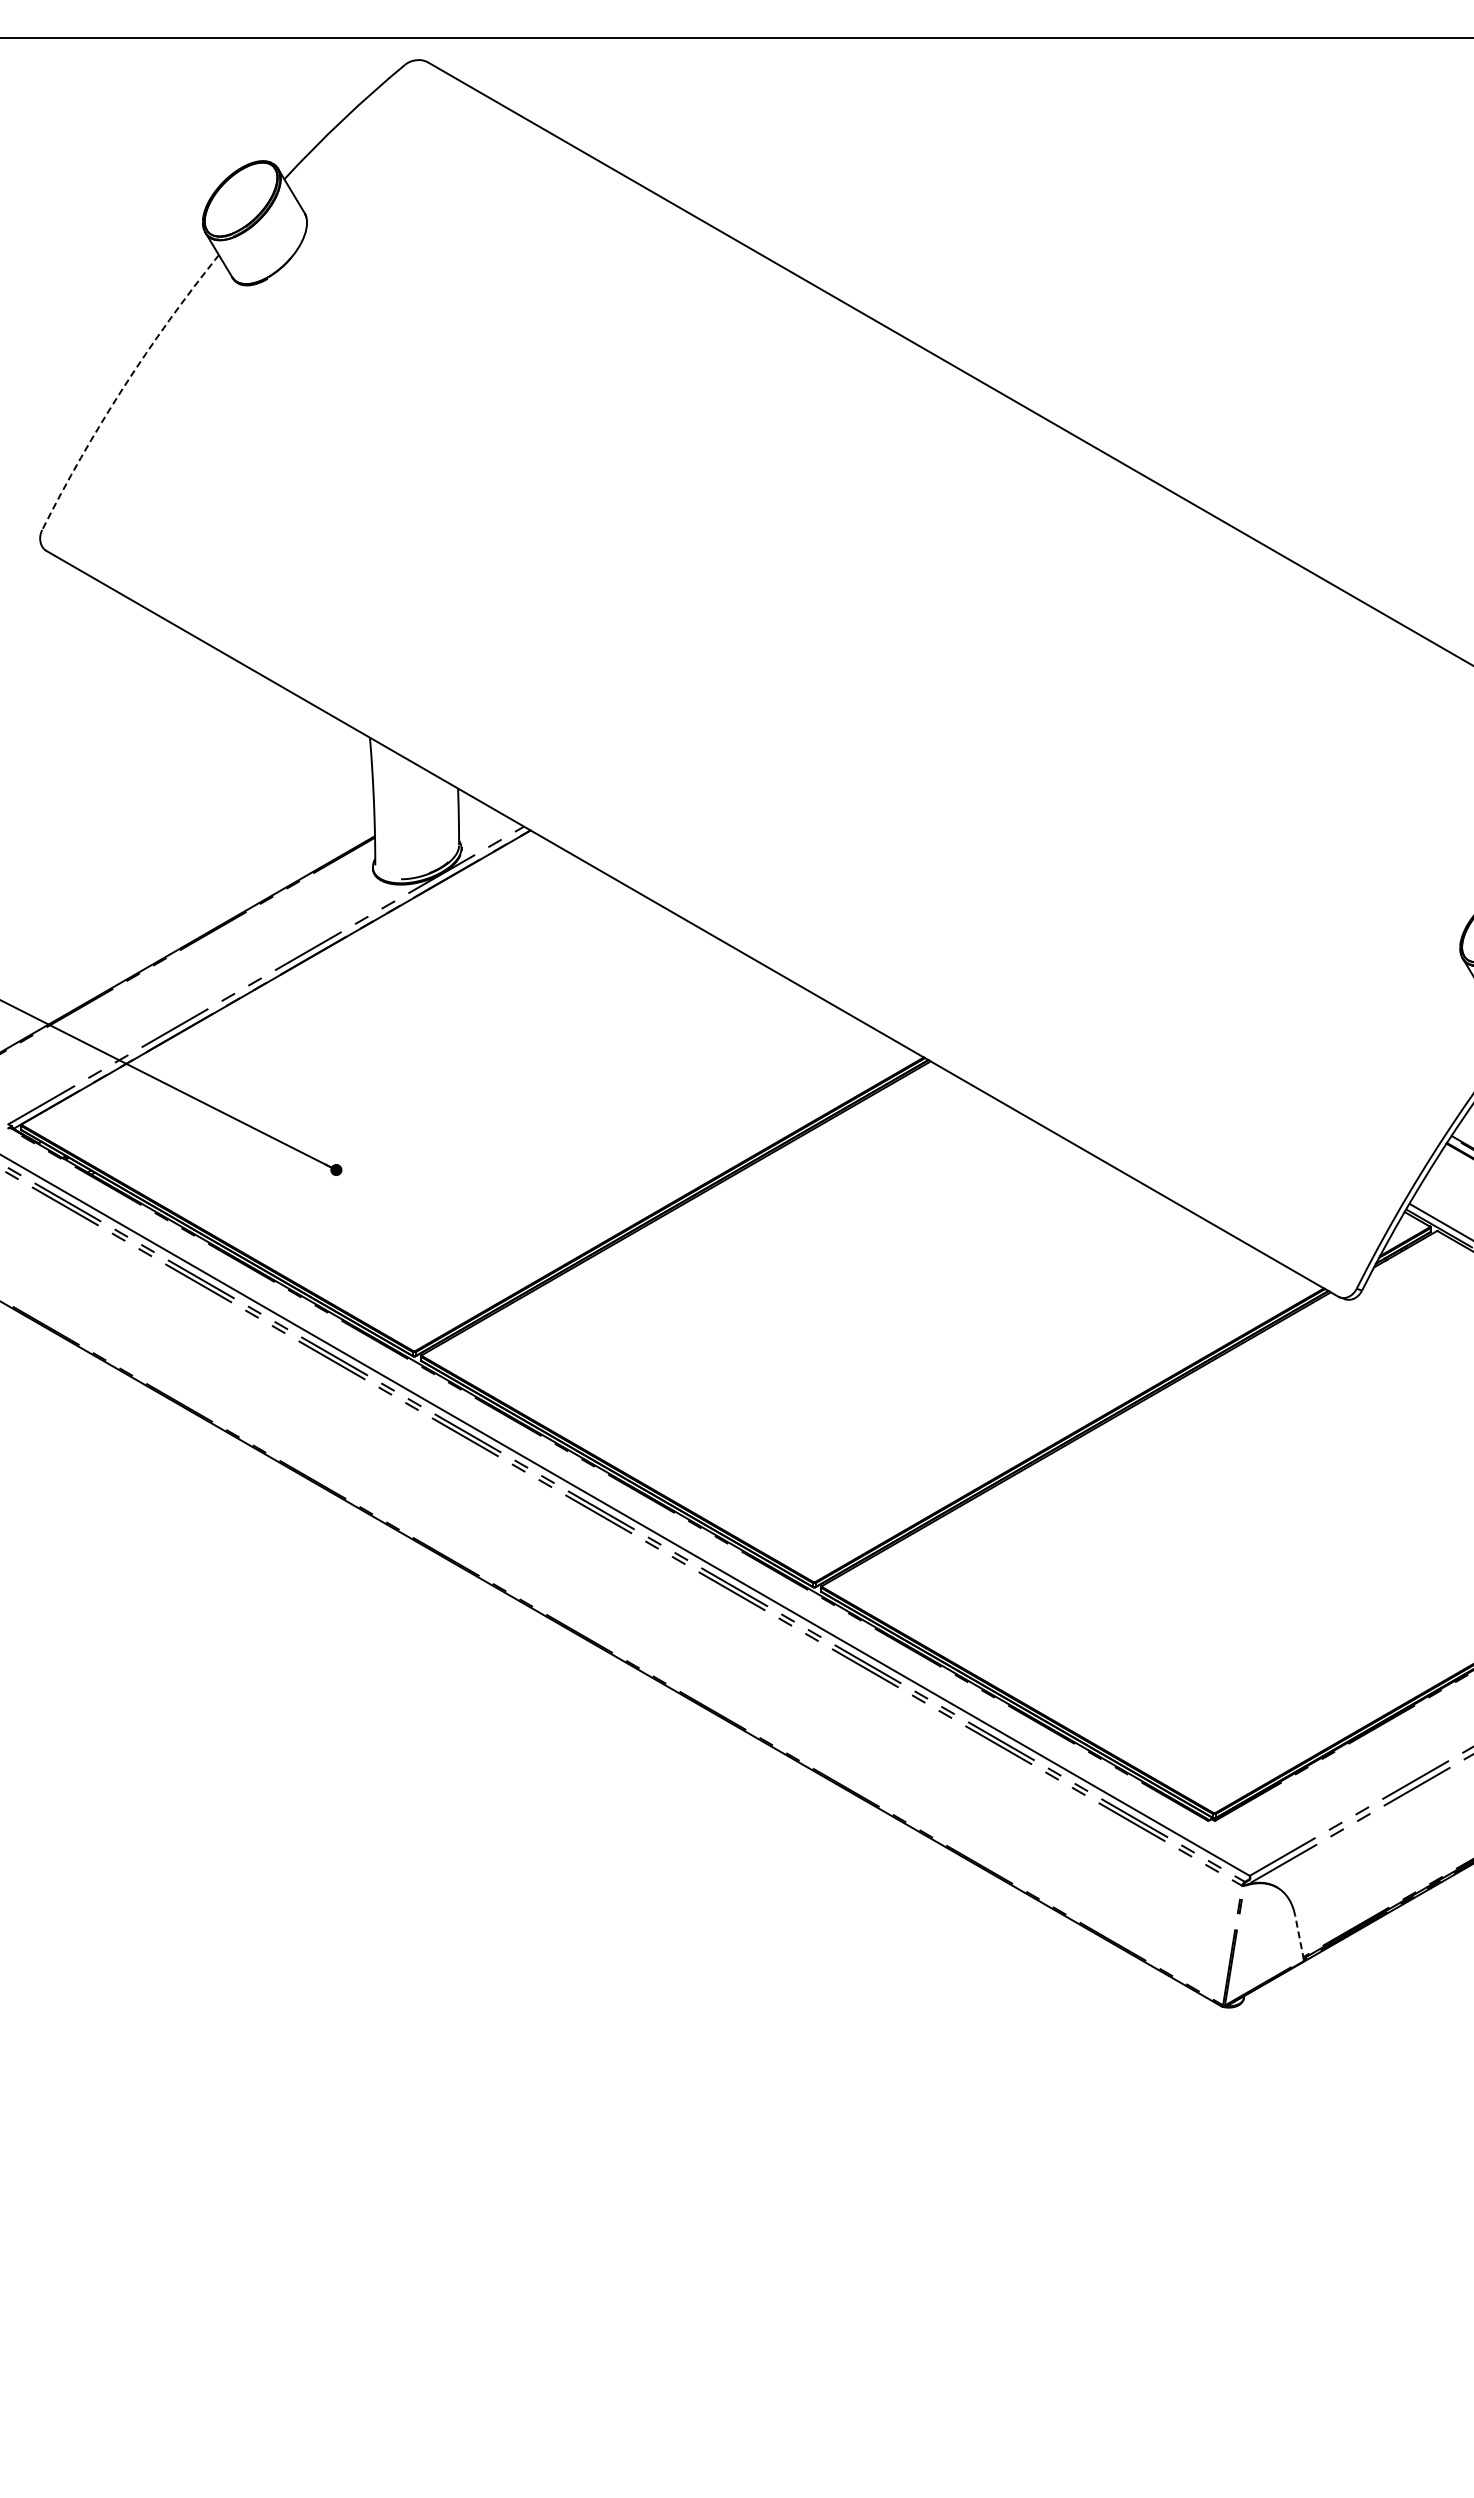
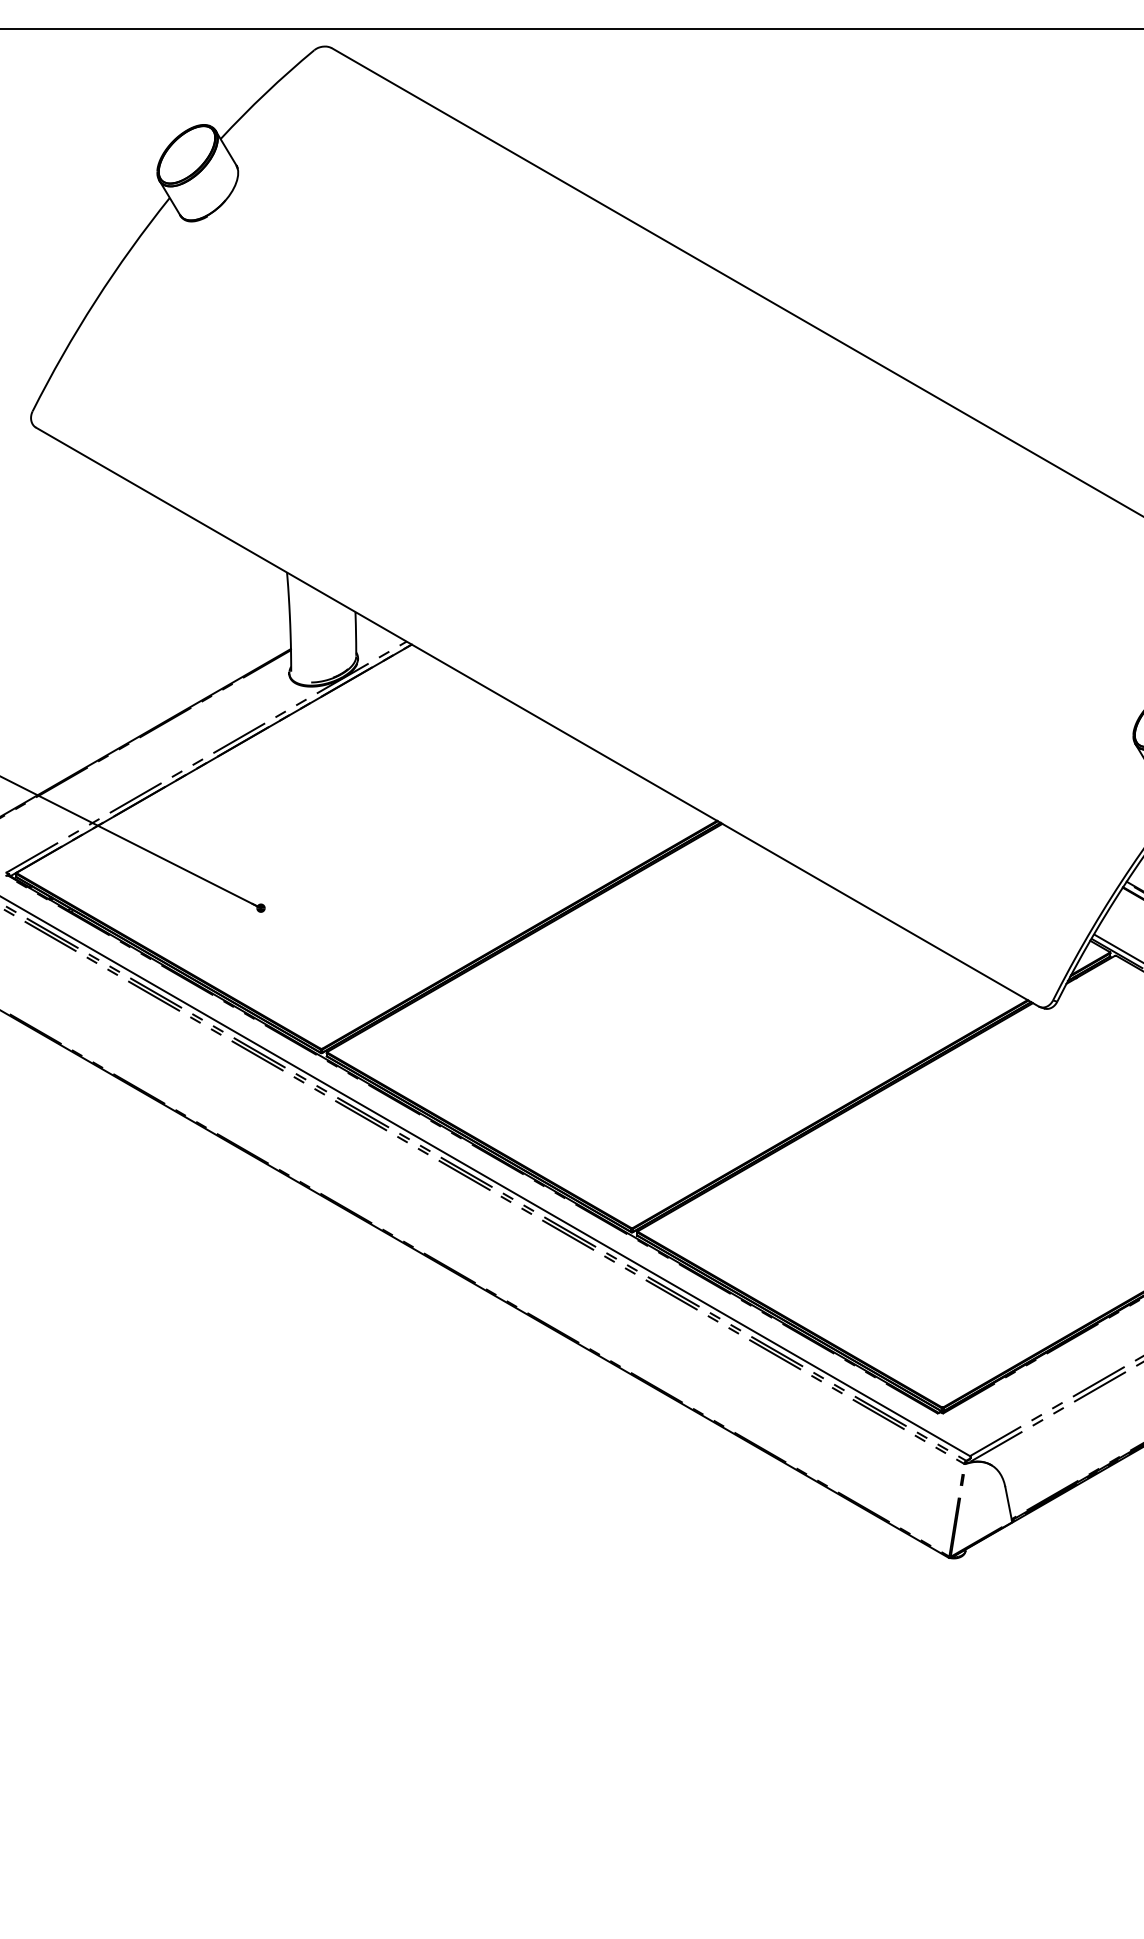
arc: (123, 387) -> (95, 300), dashed -> solid
line: (1299, 1937) -> (1008, 1503), dashed -> solid

